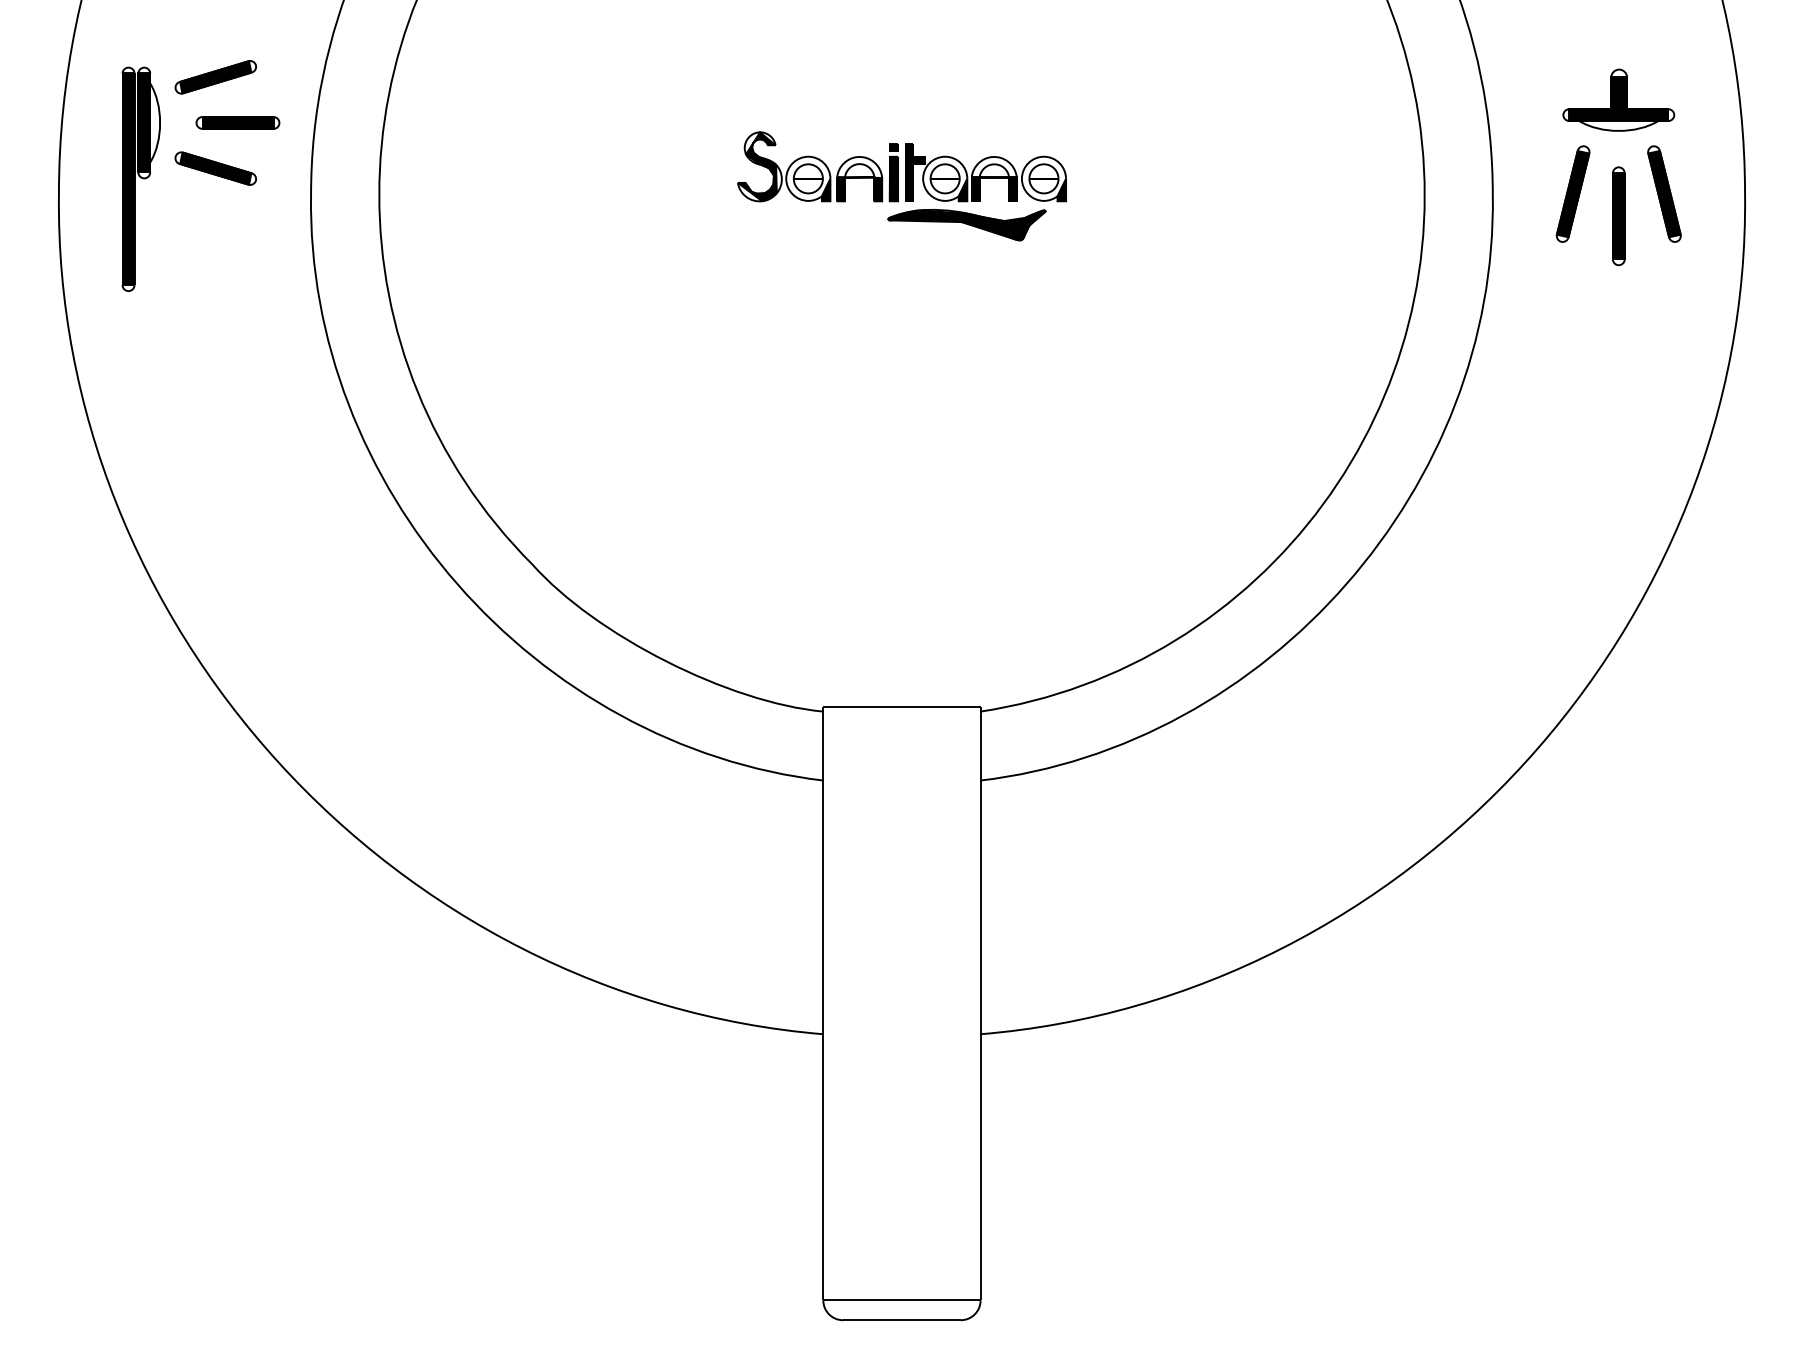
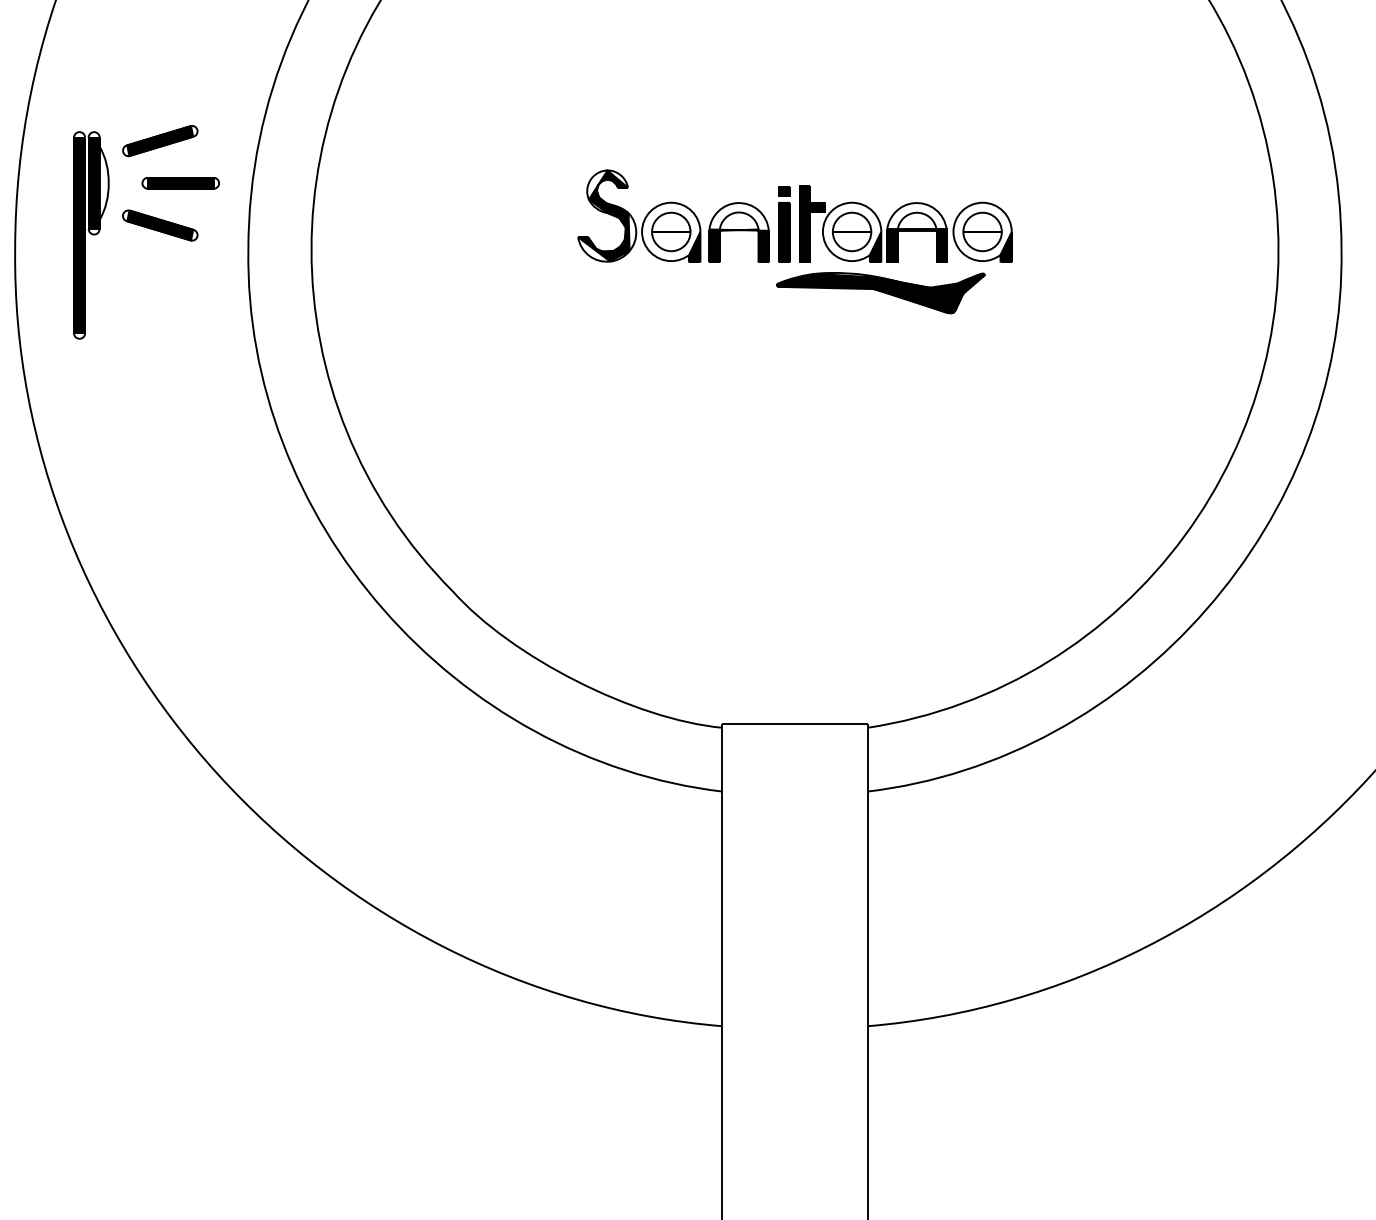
part: (901, 186) -> (794, 242), size x1.43

